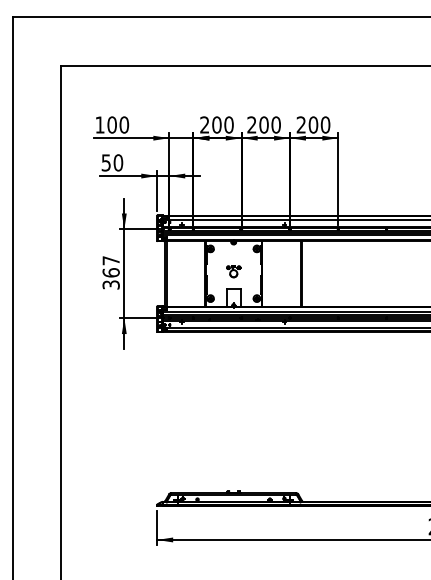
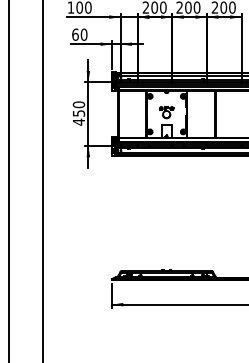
text: (106, 162) -> (75, 34), 50 -> 60
part: (233, 271) -> (166, 112), size x1.4
text: (110, 272) -> (78, 113), 367 -> 450

